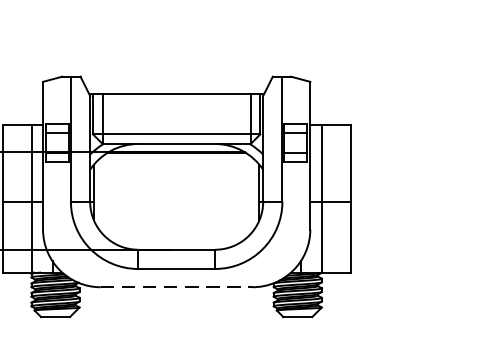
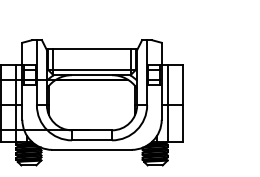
line: (177, 286) -> (92, 149), dashed -> solid

